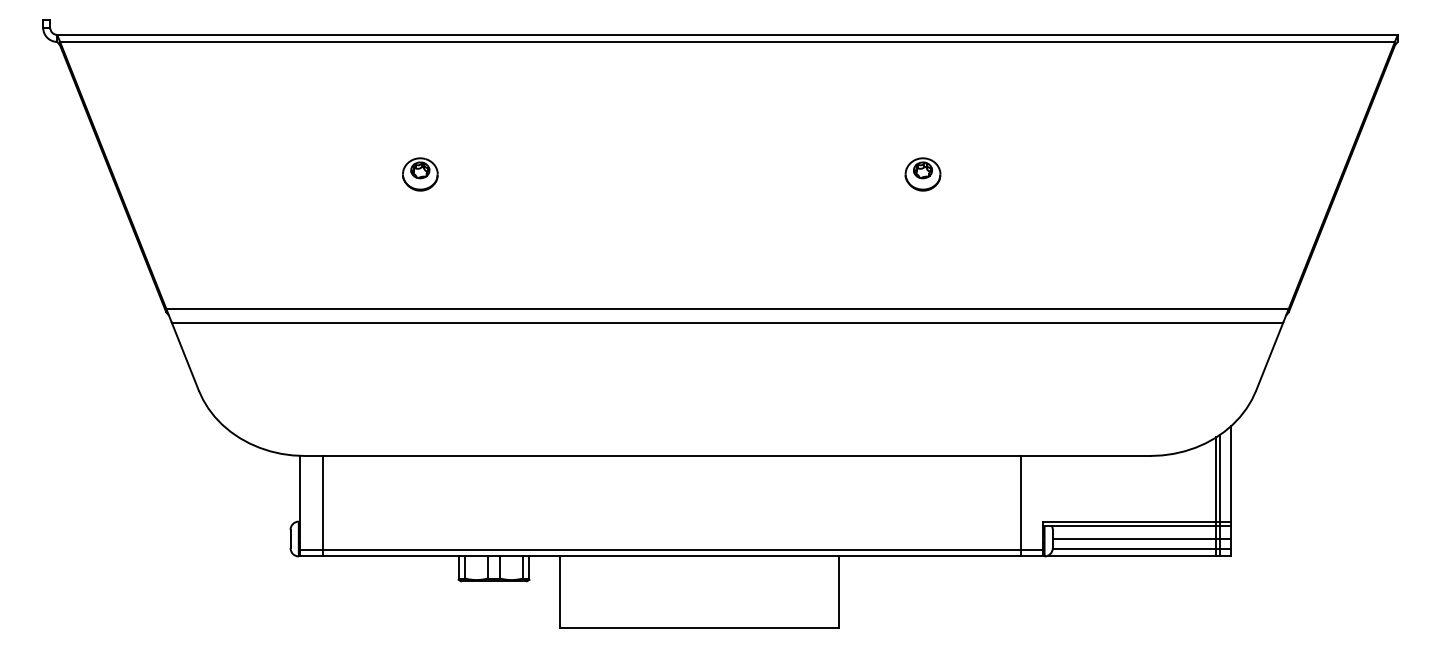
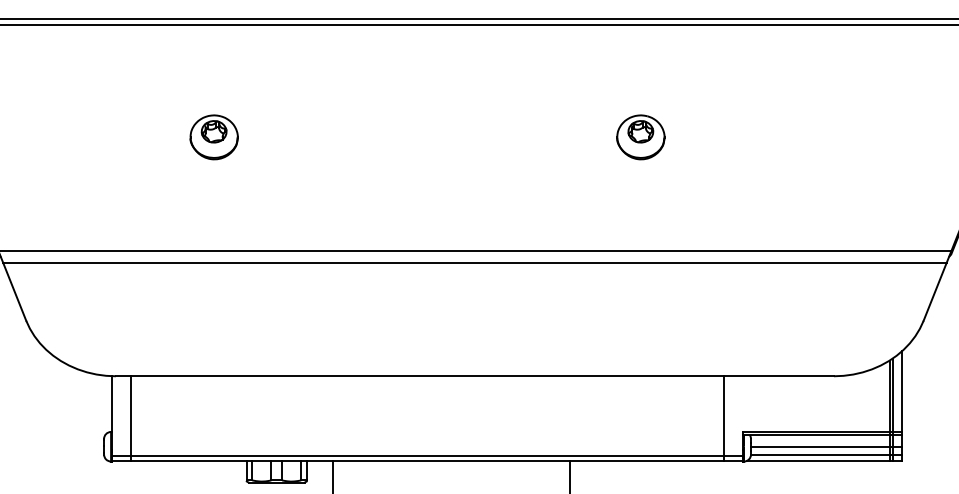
part: (420, 174) -> (214, 137), size x1.6
part: (922, 174) -> (640, 137), size x1.6

